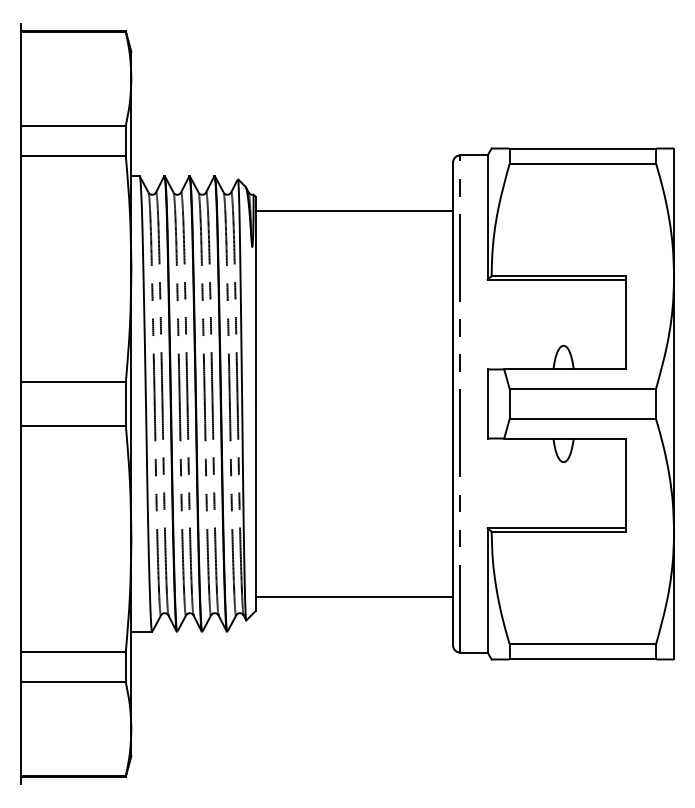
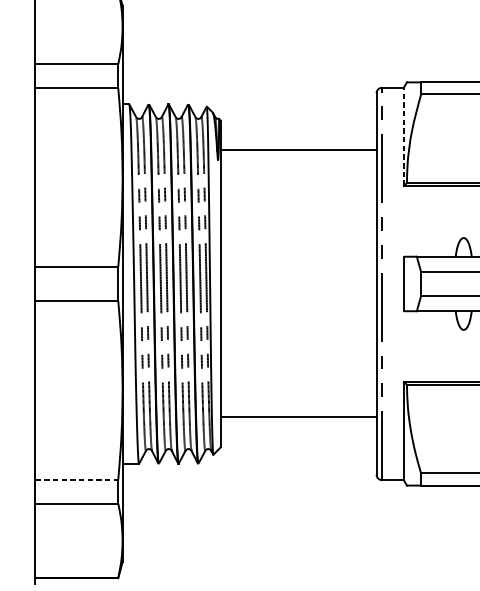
line: (354, 210) -> (298, 150), moved
line: (487, 217) -> (403, 136), solid -> dashed
line: (354, 597) -> (298, 416), moved
line: (73, 651) -> (76, 479), solid -> dashed

